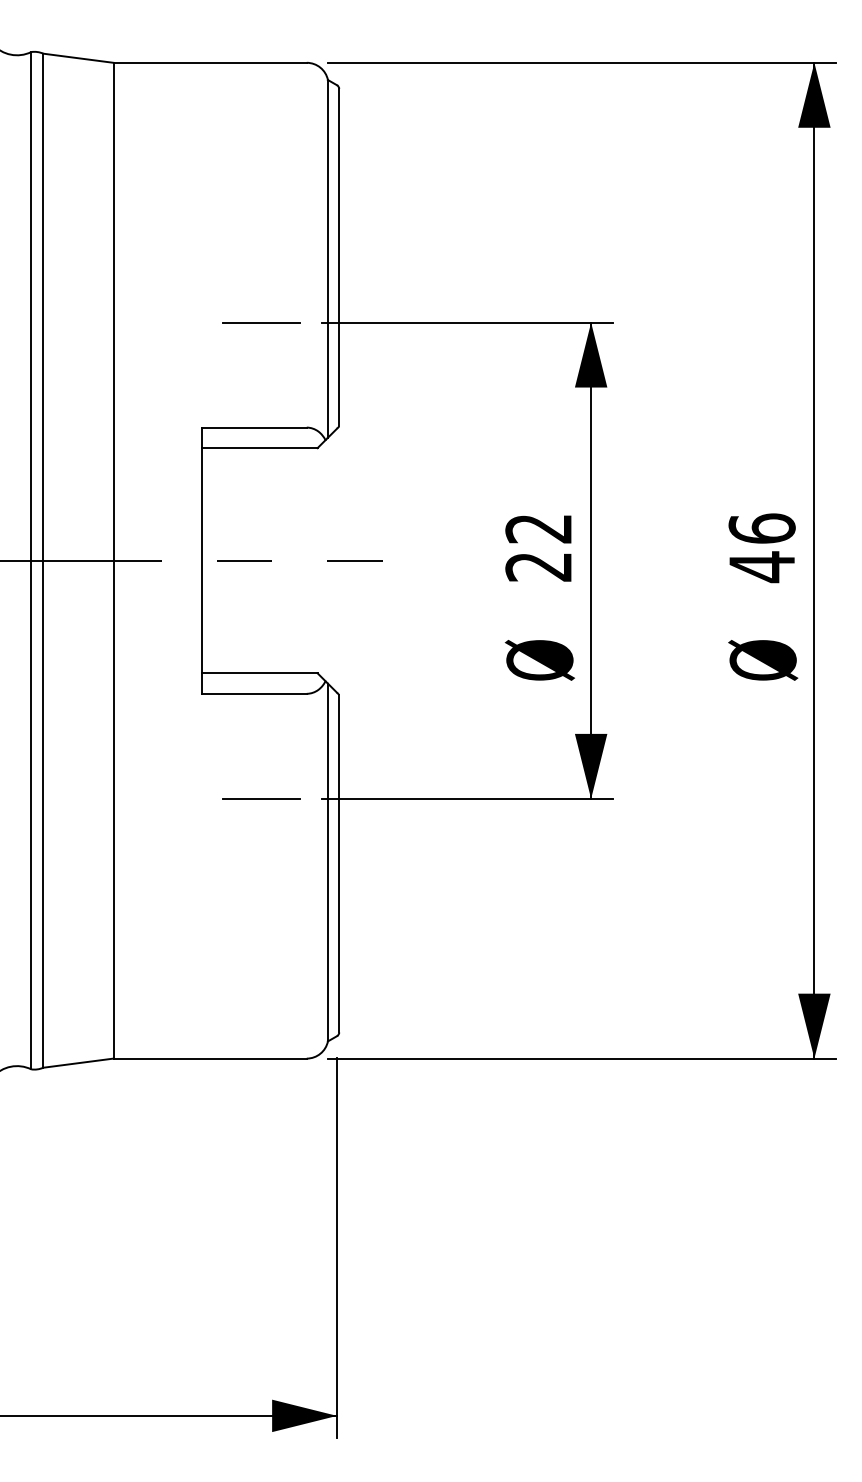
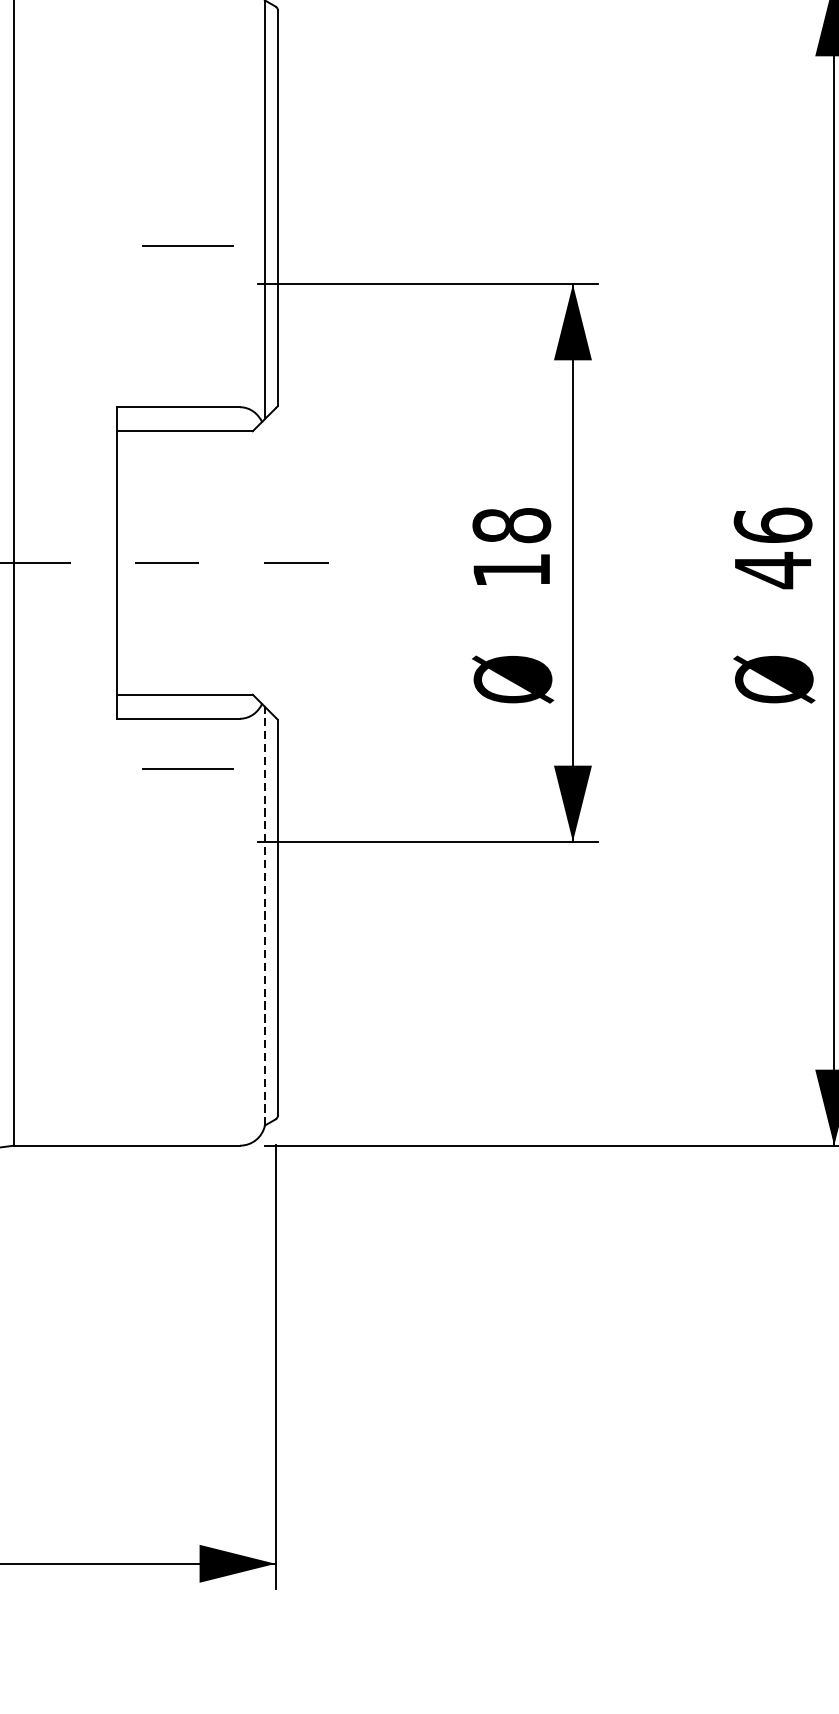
line: (261, 322) -> (187, 245), moved
text: (538, 547) -> (511, 547), 22 -> 18
line: (261, 798) -> (187, 768), moved
line: (327, 862) -> (264, 916), solid -> dashed

